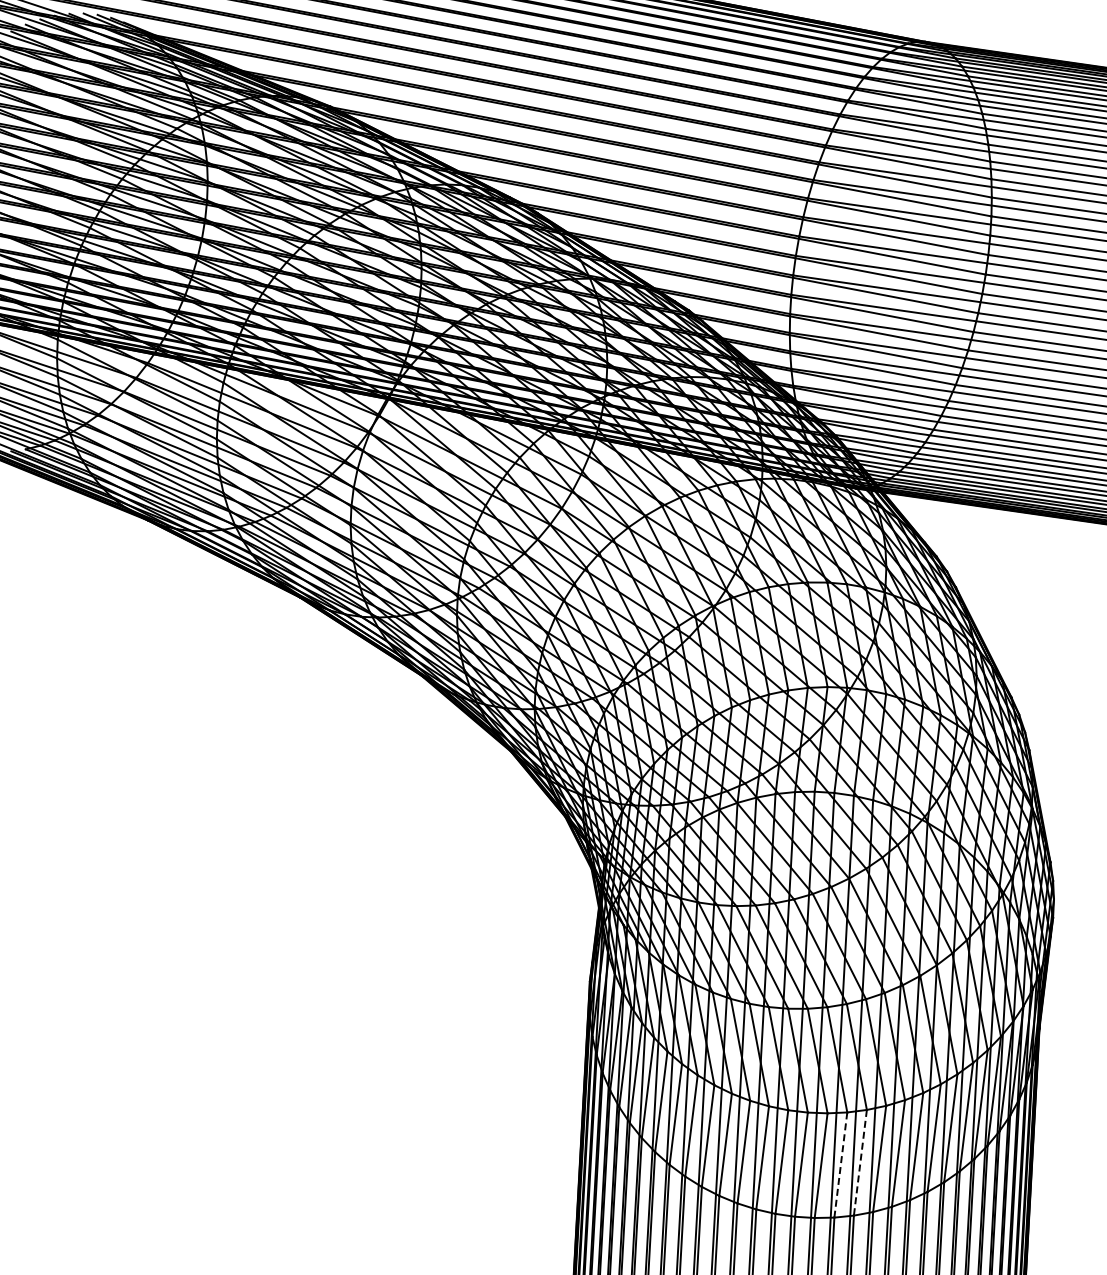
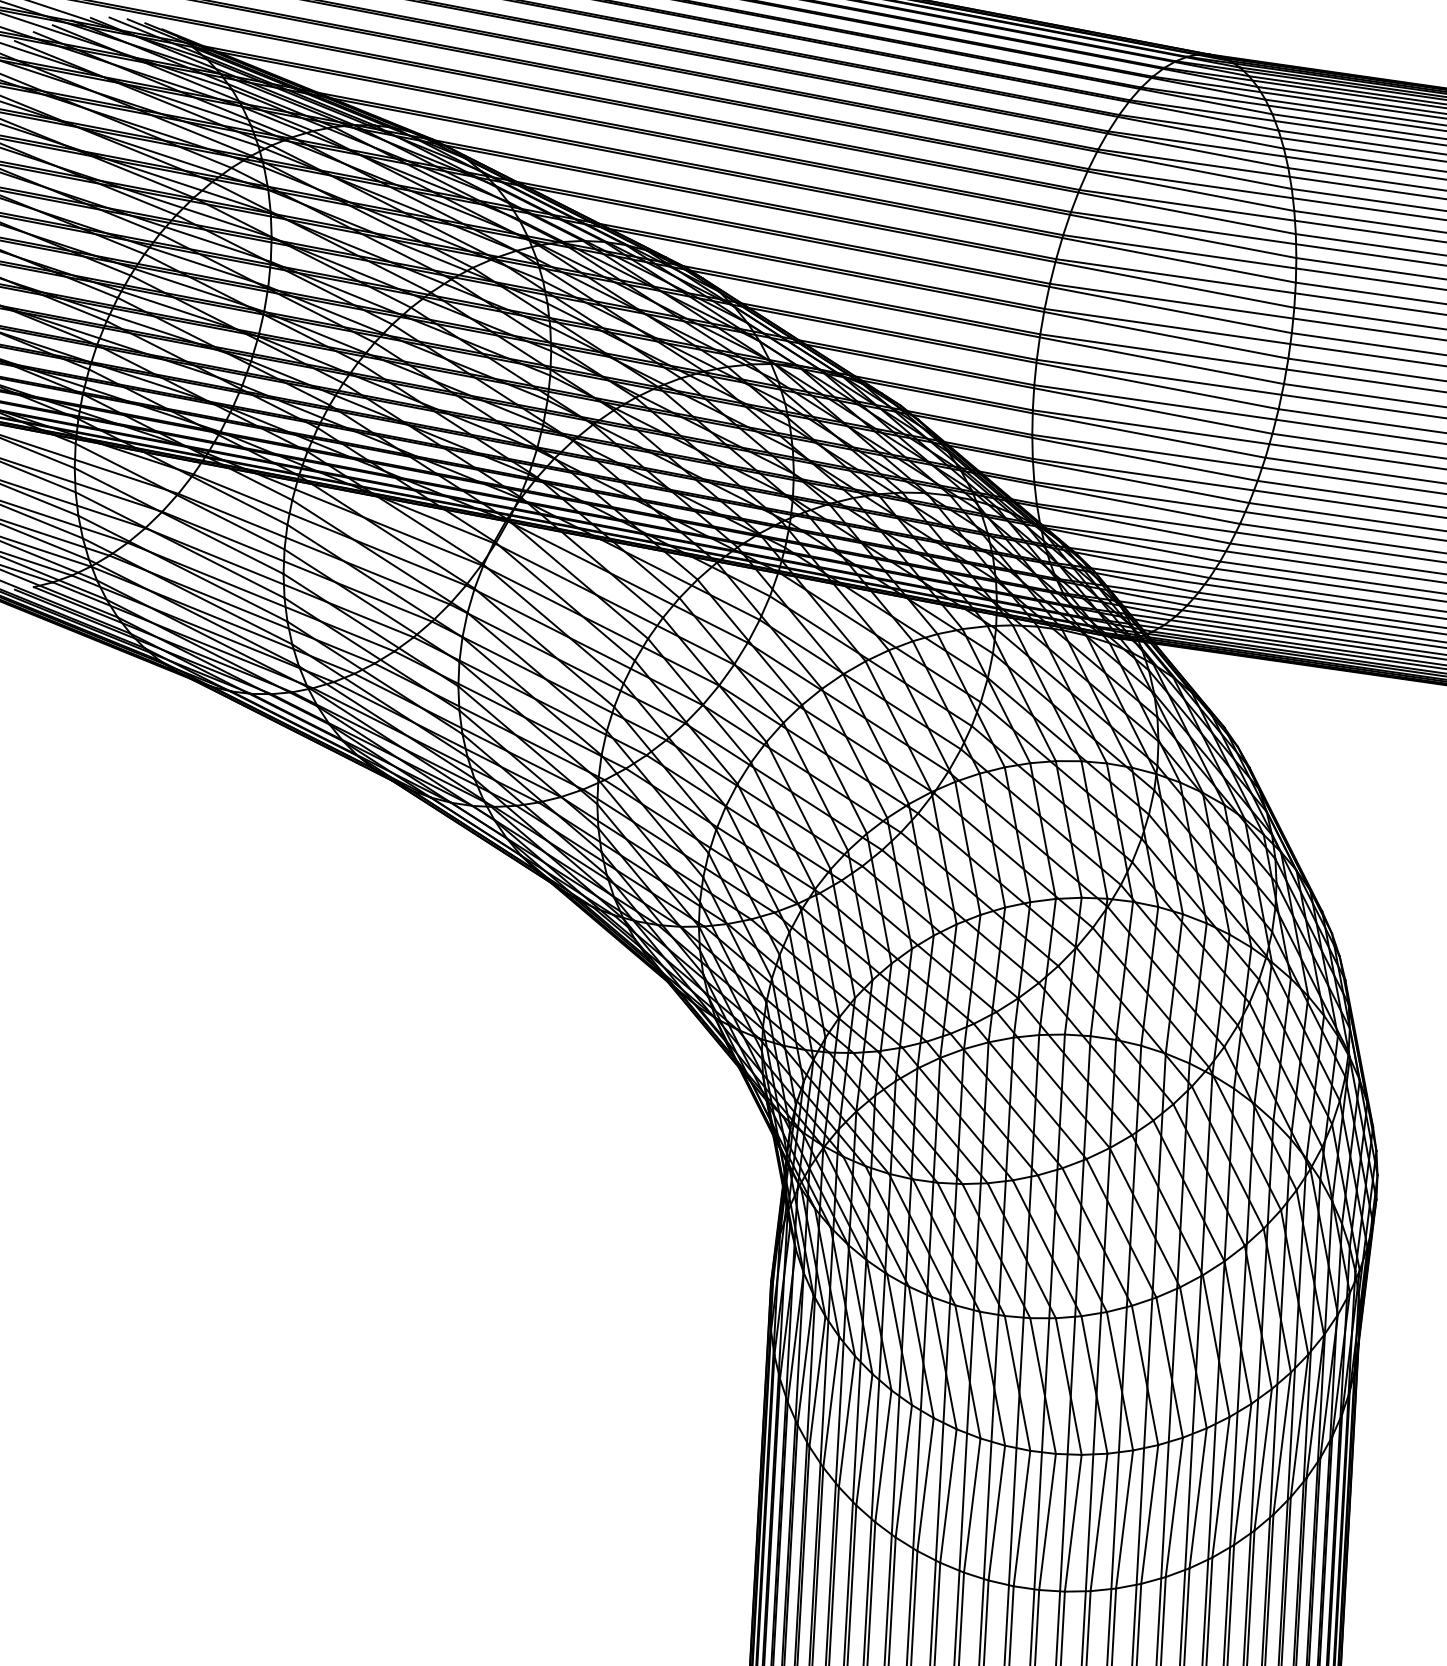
line: (860, 1163) -> (1124, 1520), dashed -> solid
line: (840, 1165) -> (1098, 1523), dashed -> solid

